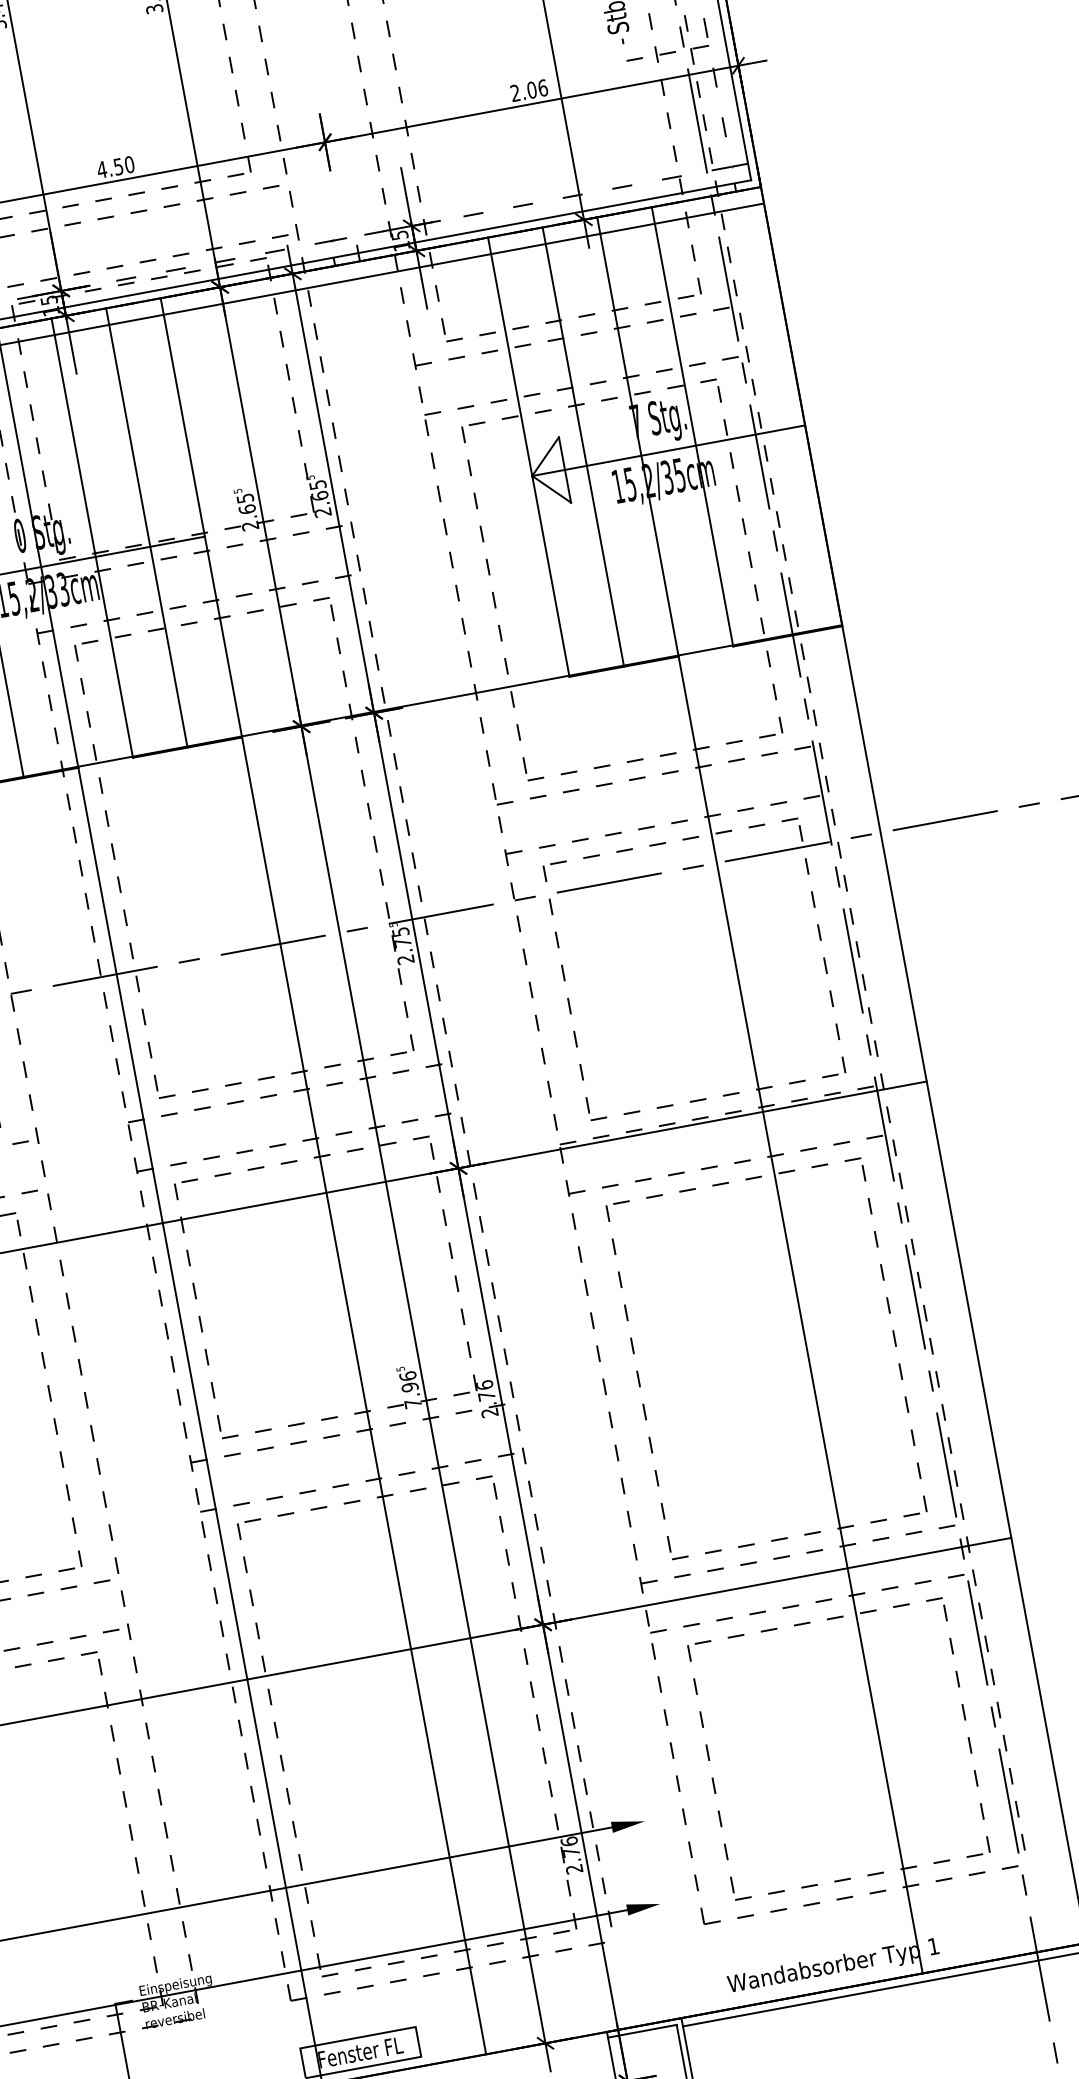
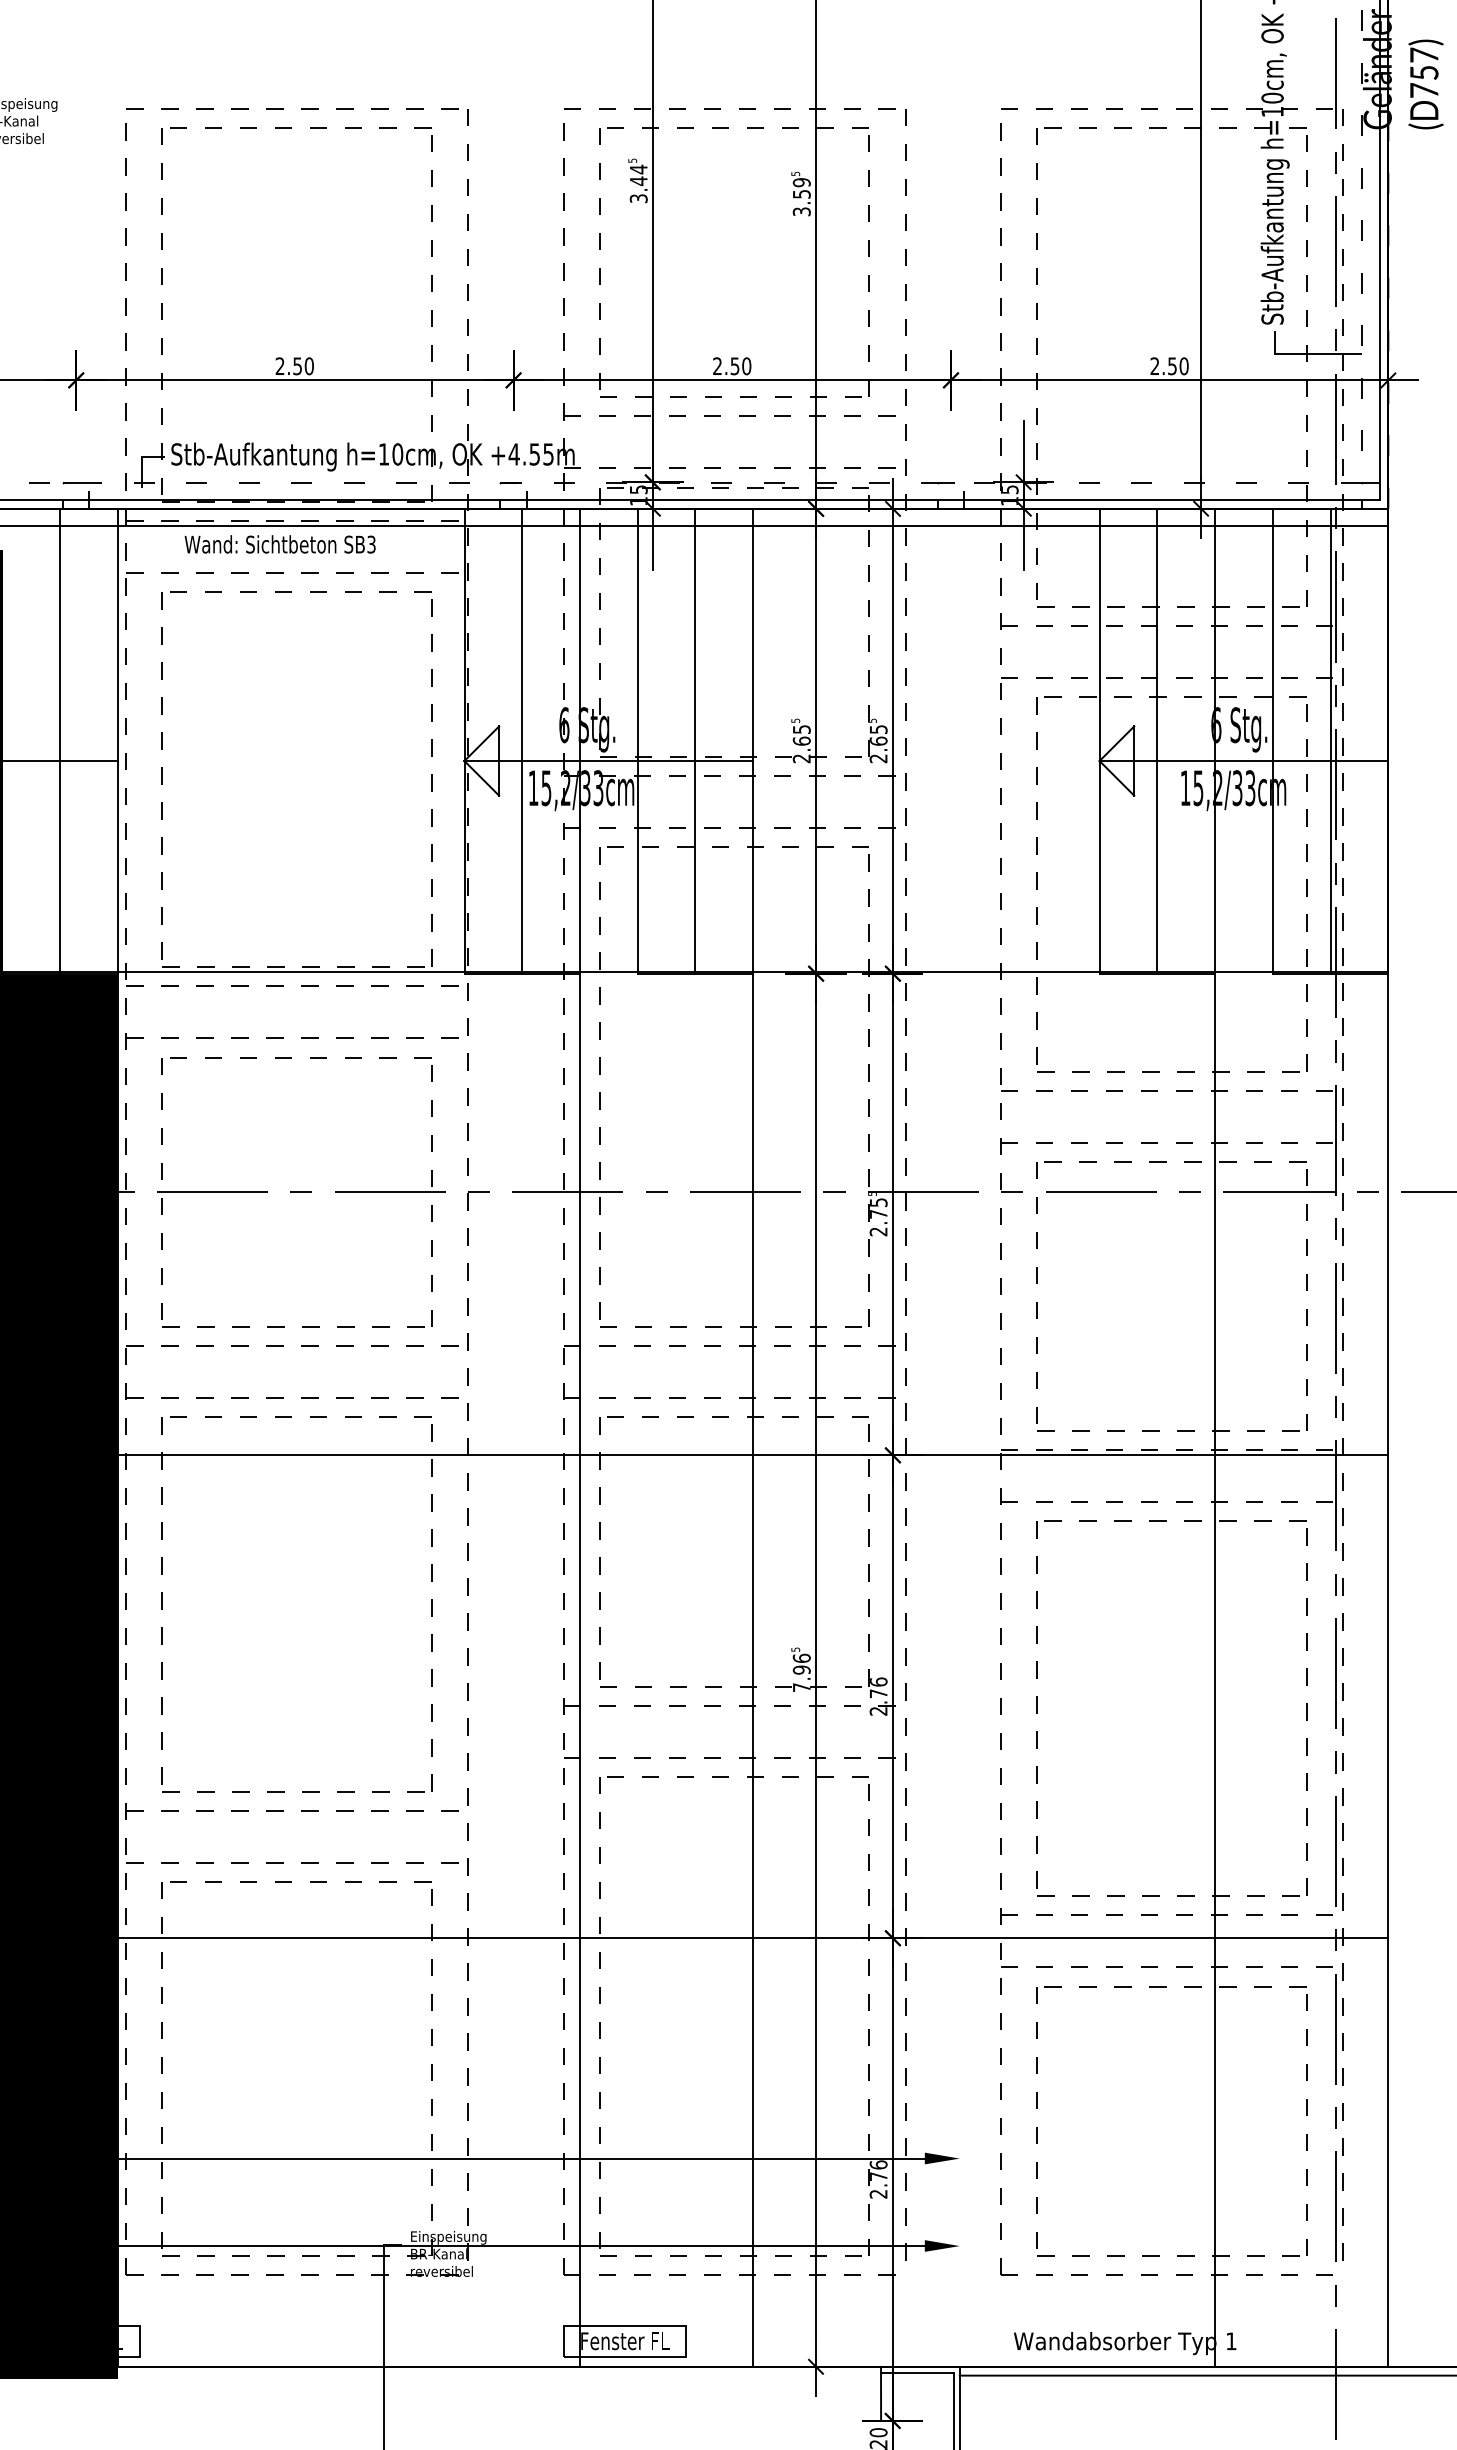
line: (655, 55) -> (1305, 354), dashed -> solid
text: (537, 89) -> (1178, 366), 2.06 -> 2.50
text: (101, 169) -> (717, 365), 4.50 -> 2.50
line: (746, 416) -> (1330, 740), added
text: (636, 421) -> (1216, 725), 7 -> 6
text: (679, 474) -> (1250, 787), 15,2/35cm -> 15,2/33cm
text: (20, 536) -> (564, 725), 0 -> 6

